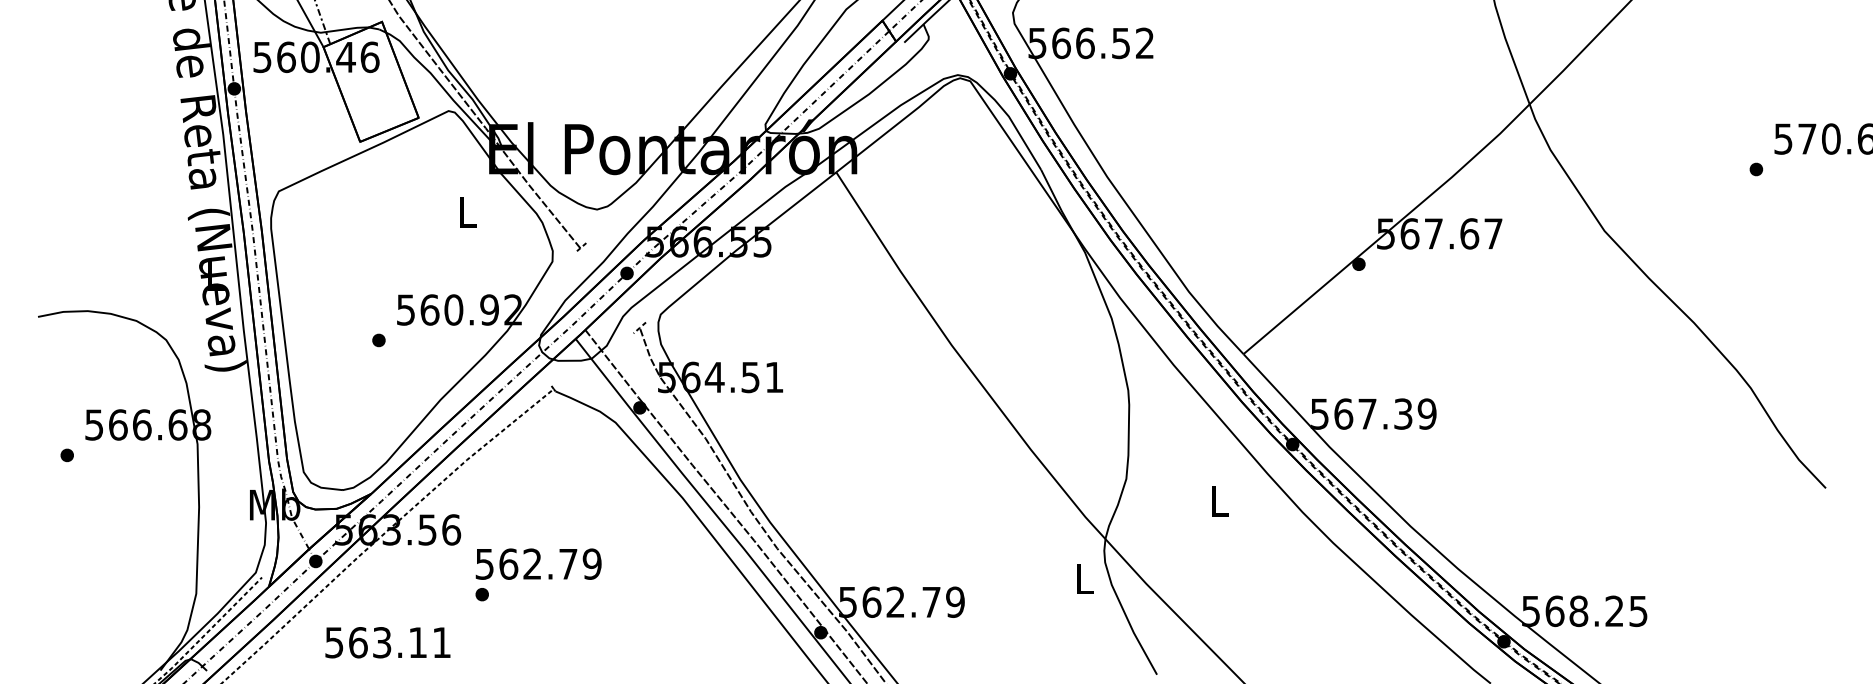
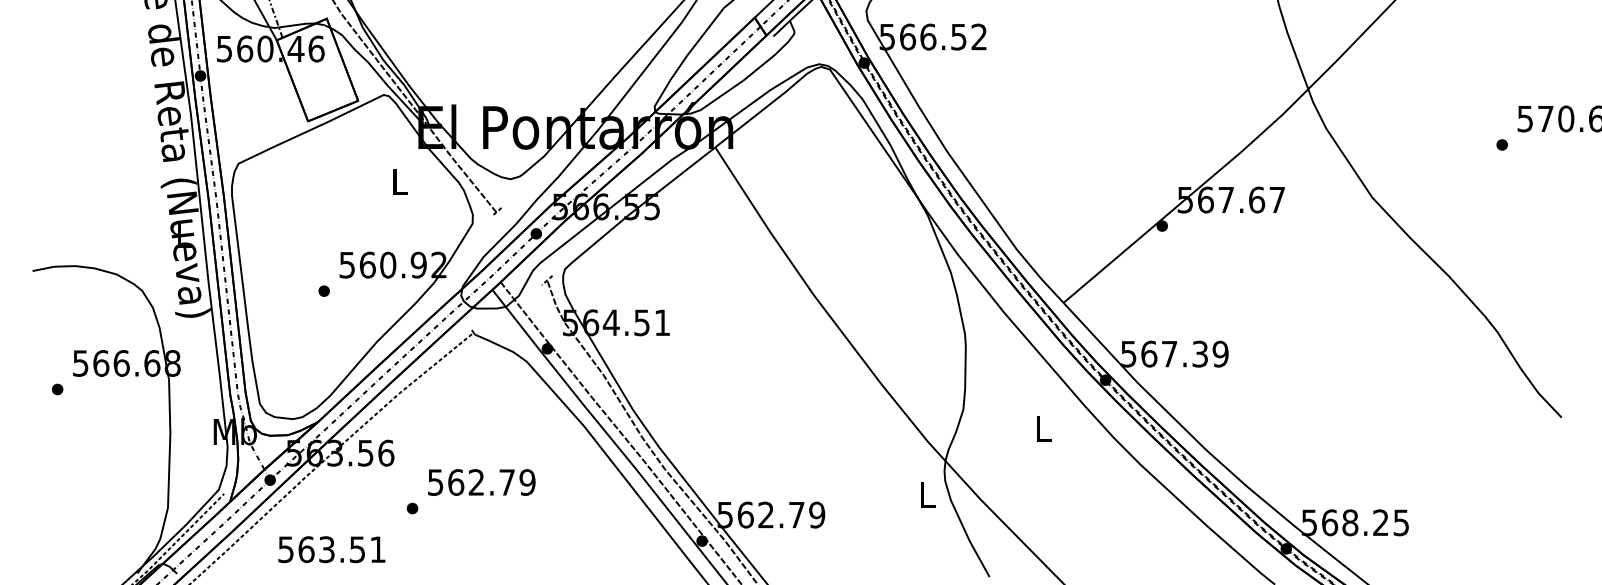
text: (538, 564) -> (481, 482), moved
text: (416, 642) -> (356, 549), 563.11 -> 563.51

